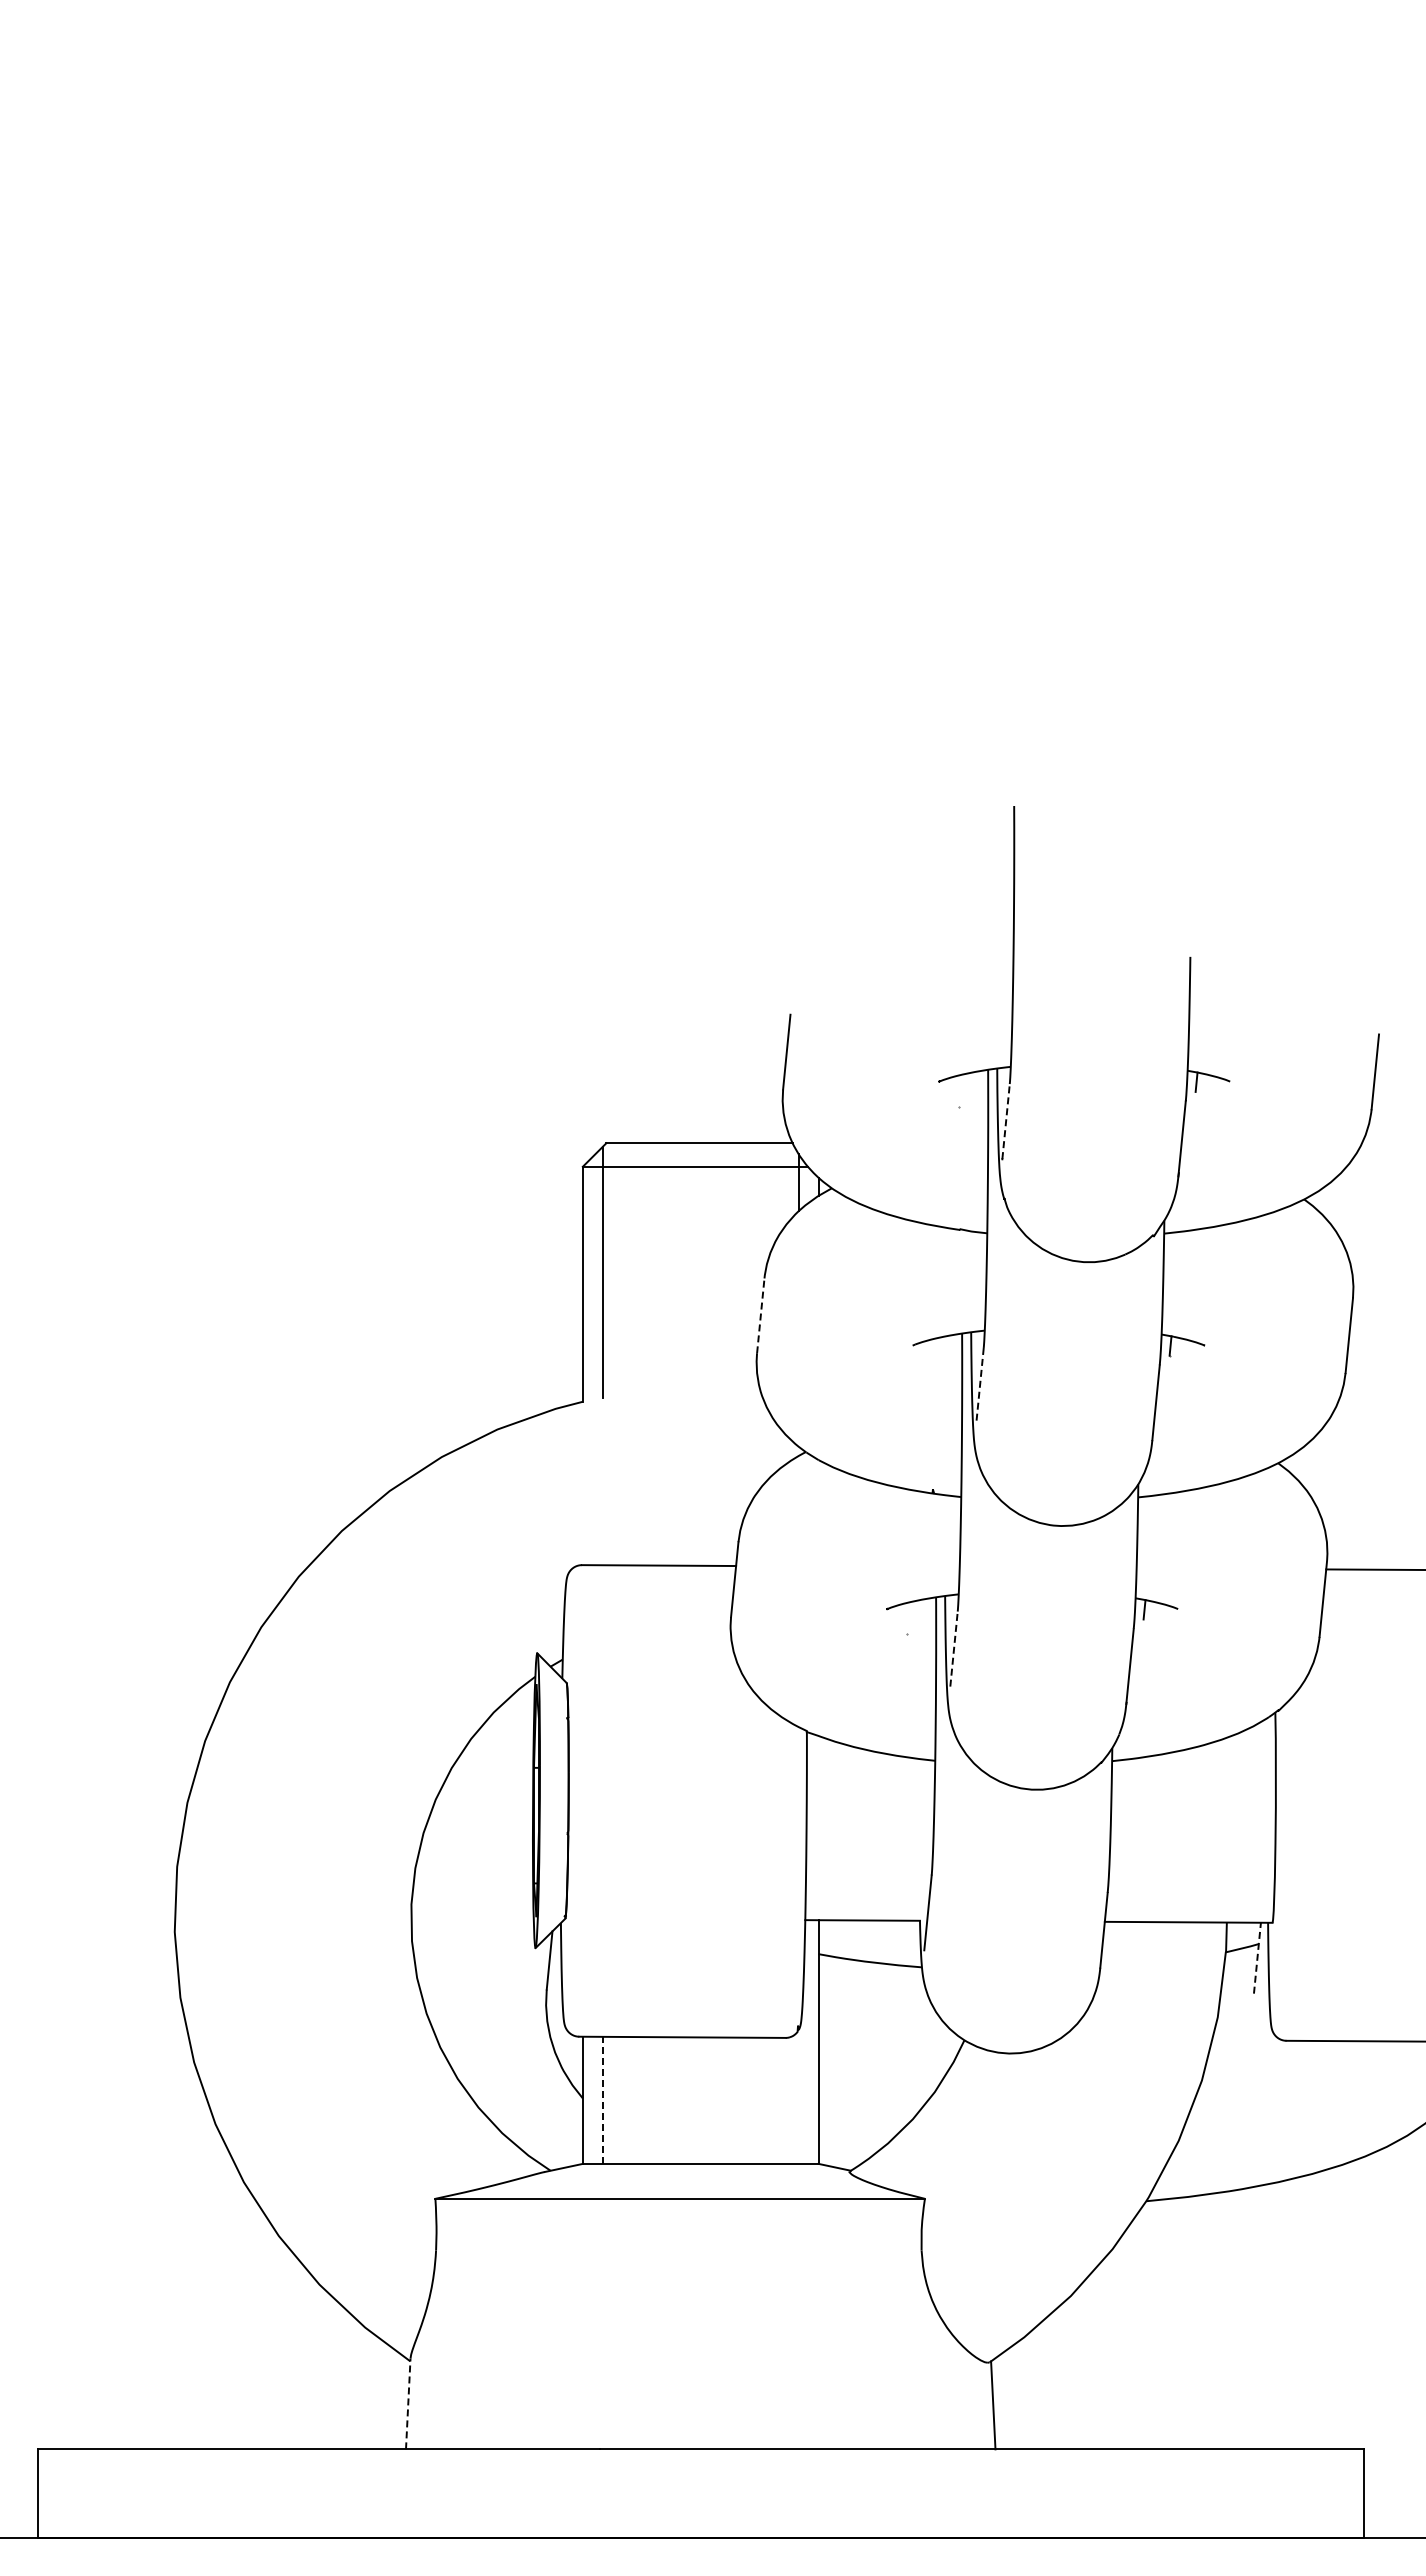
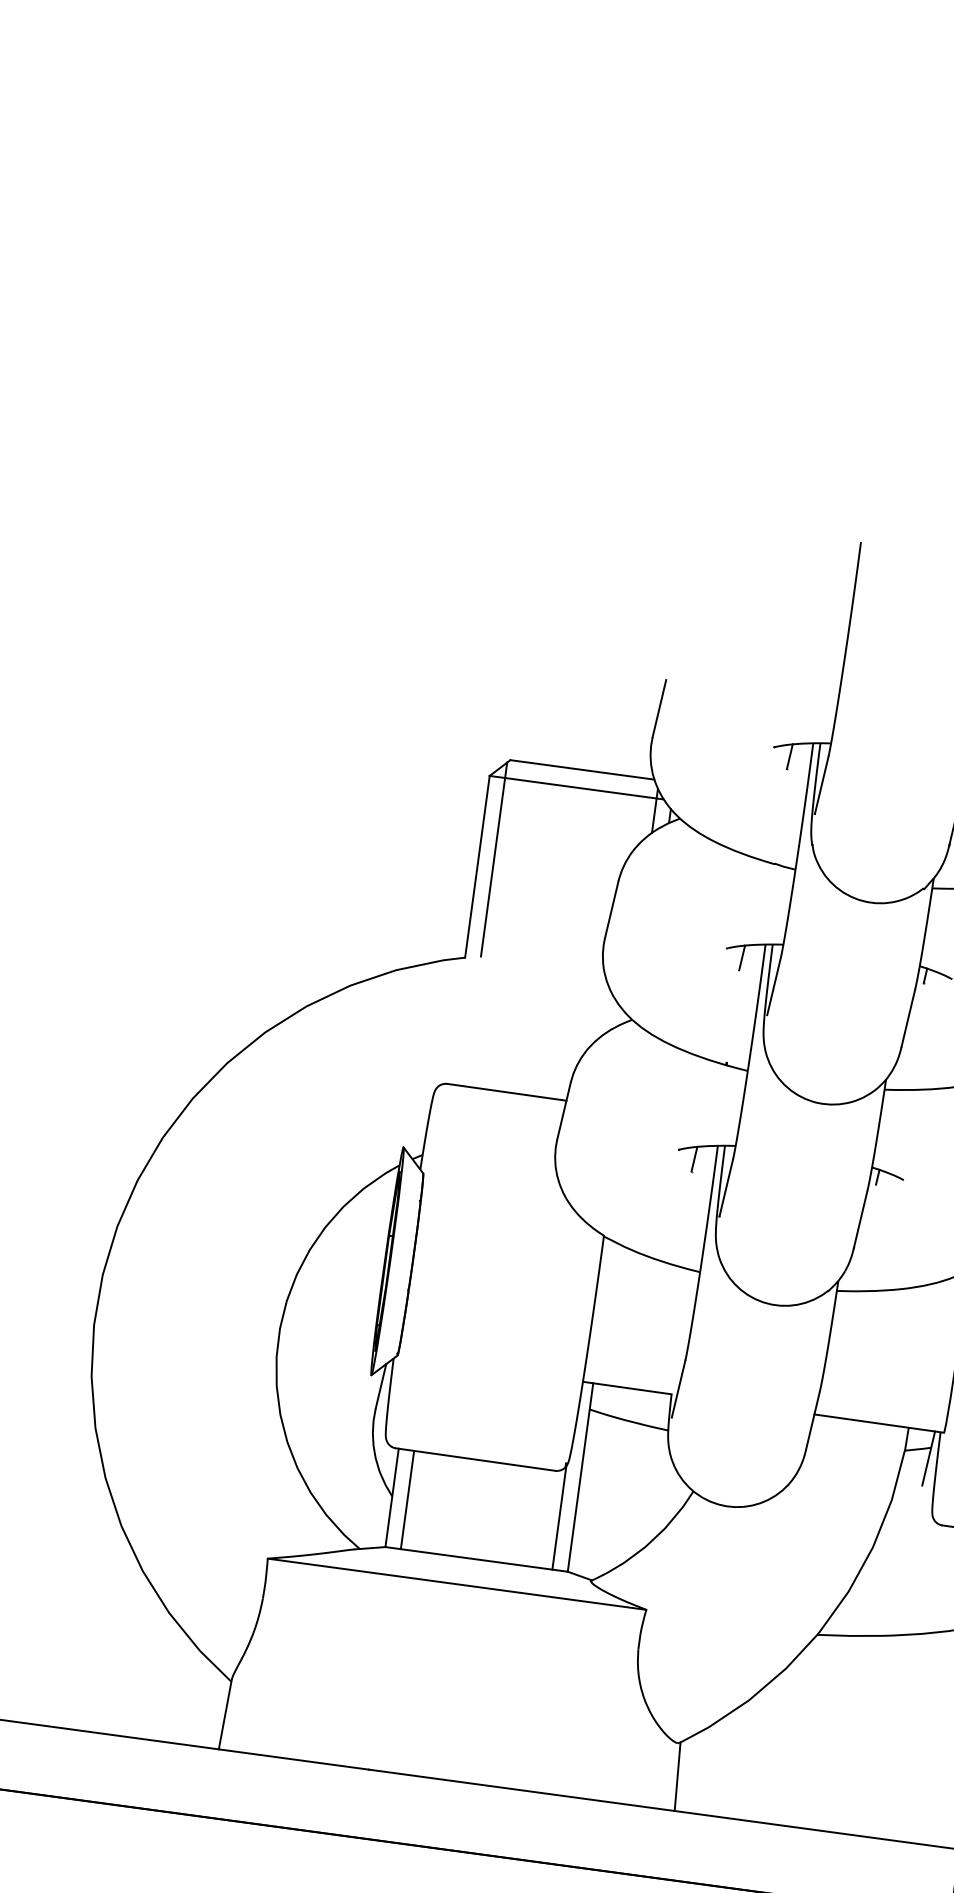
line: (960, 1090) -> (789, 756), added
line: (1006, 1121) -> (822, 785), dashed -> solid
line: (760, 1315) -> (611, 909), dashed -> solid
line: (934, 1354) -> (742, 957), added
line: (980, 1385) -> (774, 986), dashed -> solid
line: (908, 1618) -> (694, 1159), added
line: (954, 1649) -> (726, 1188), dashed -> solid
line: (1257, 1958) -> (928, 1458), dashed -> solid
line: (798, 2096) -> (559, 1517), added
line: (602, 2100) -> (407, 1500), dashed -> solid
line: (408, 2403) -> (225, 1714), dashed -> solid

